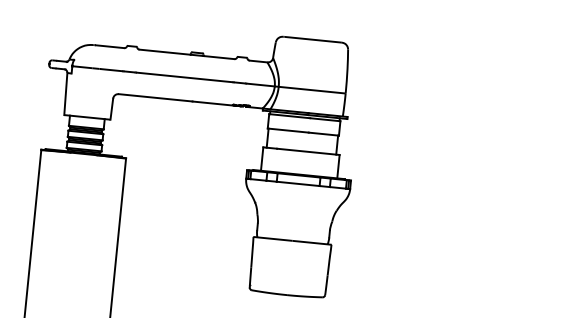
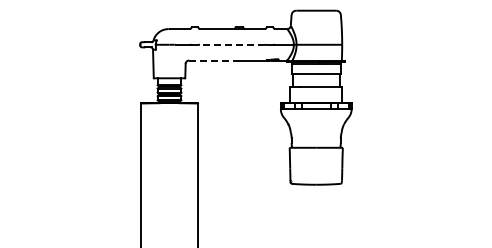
line: (184, 77) -> (232, 44), solid -> dashed
line: (155, 97) -> (214, 60), solid -> dashed

